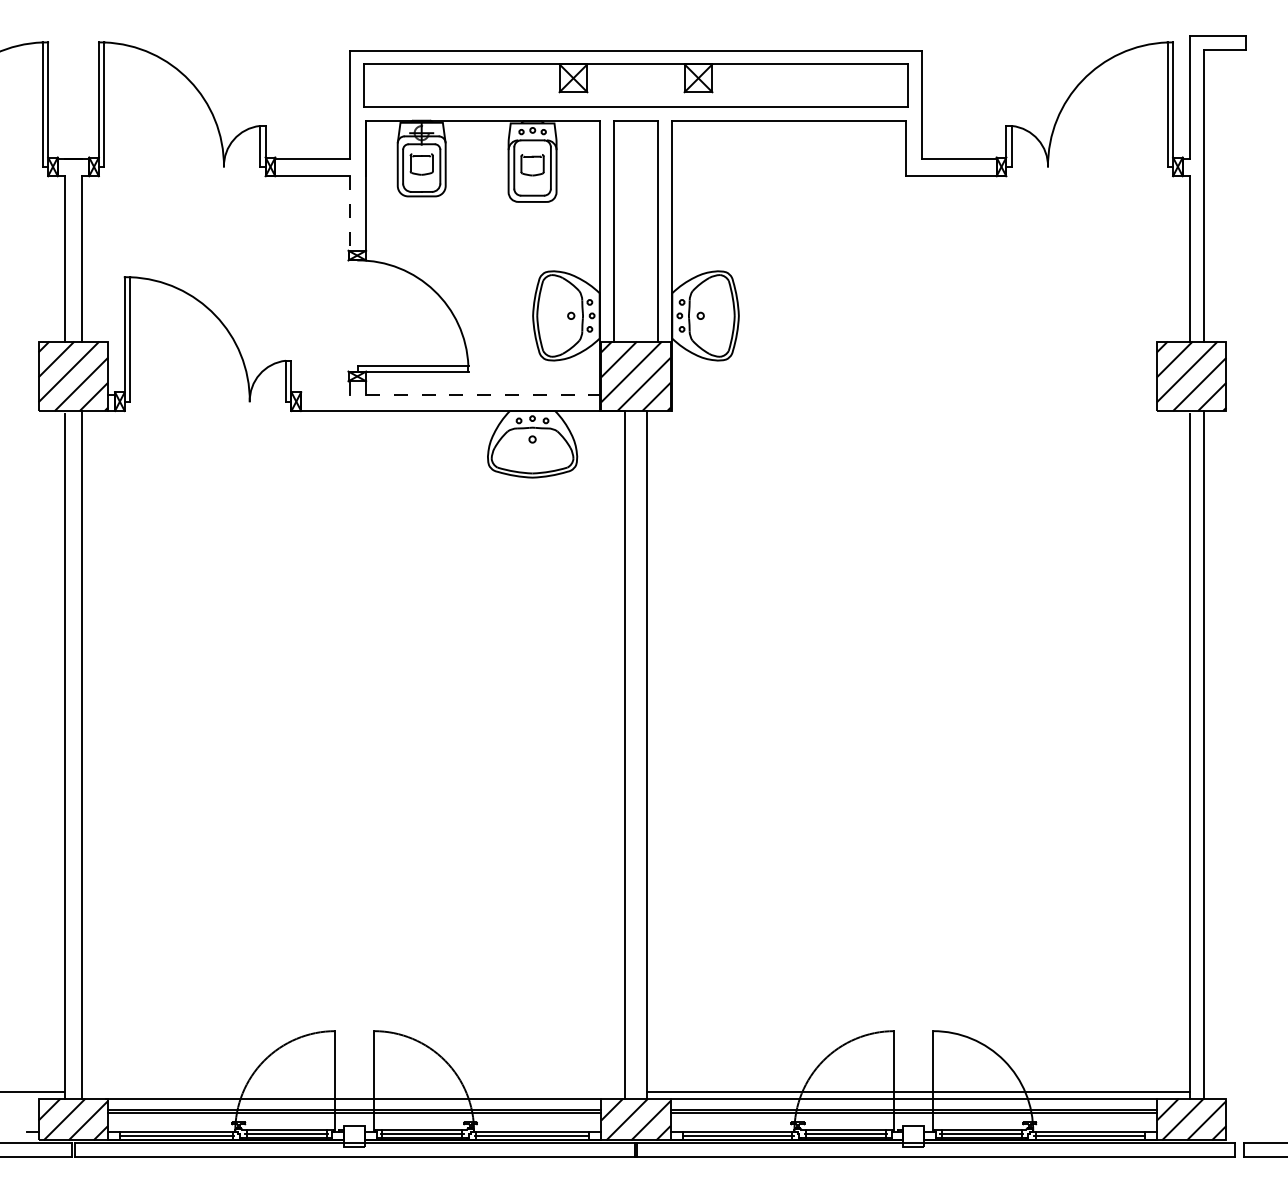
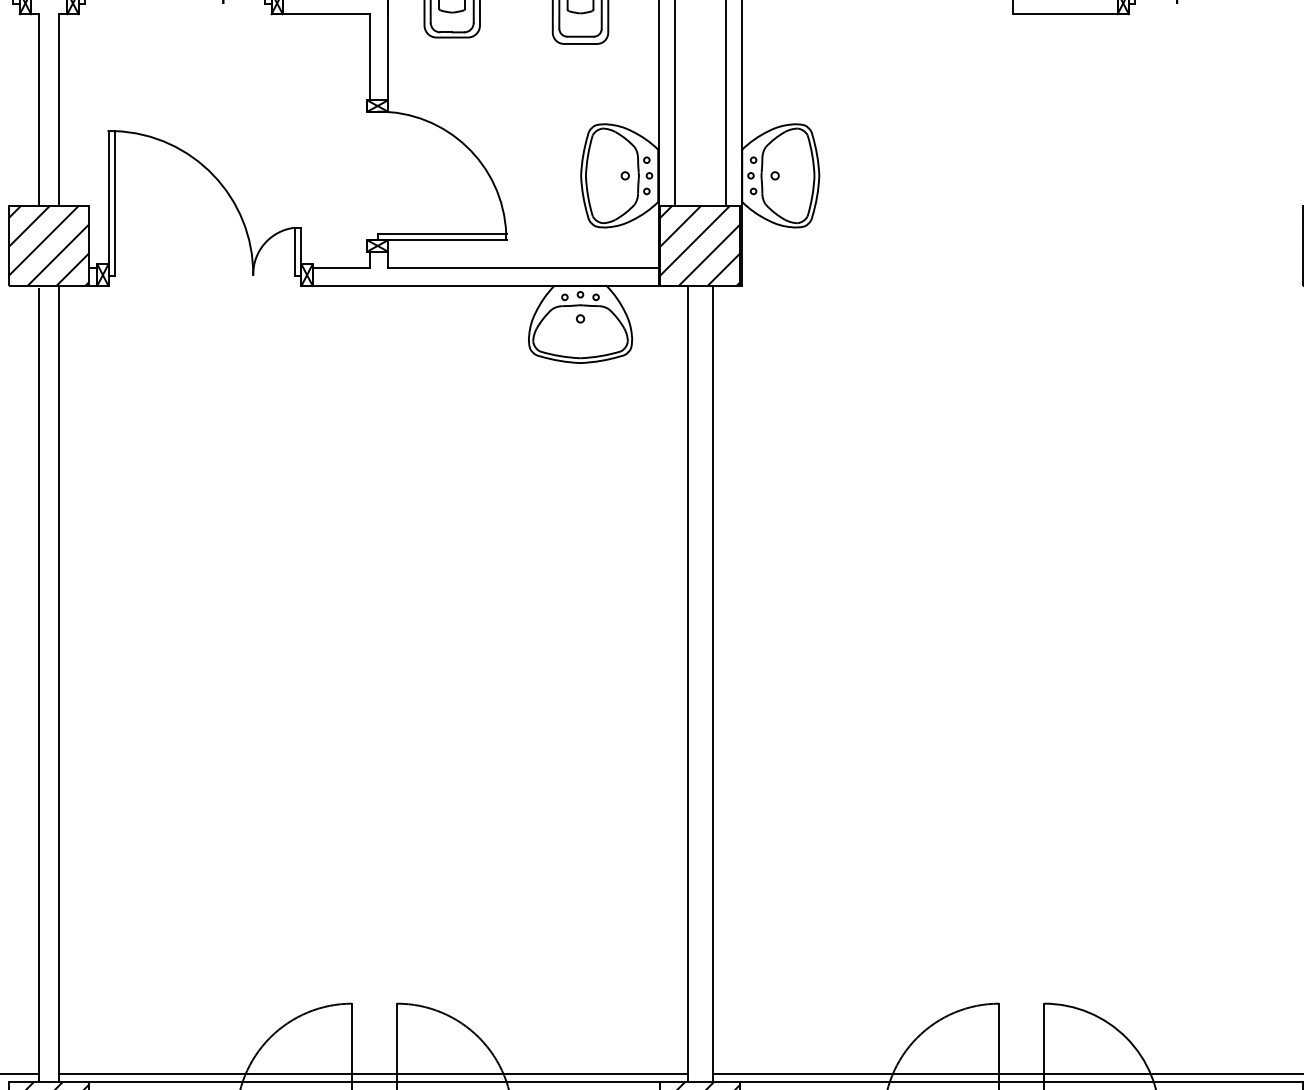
line: (350, 213) -> (369, 57), dashed -> solid
line: (325, 395) -> (340, 267), added
line: (483, 395) -> (523, 267), dashed -> solid
line: (353, 1091) -> (373, 1073), added

